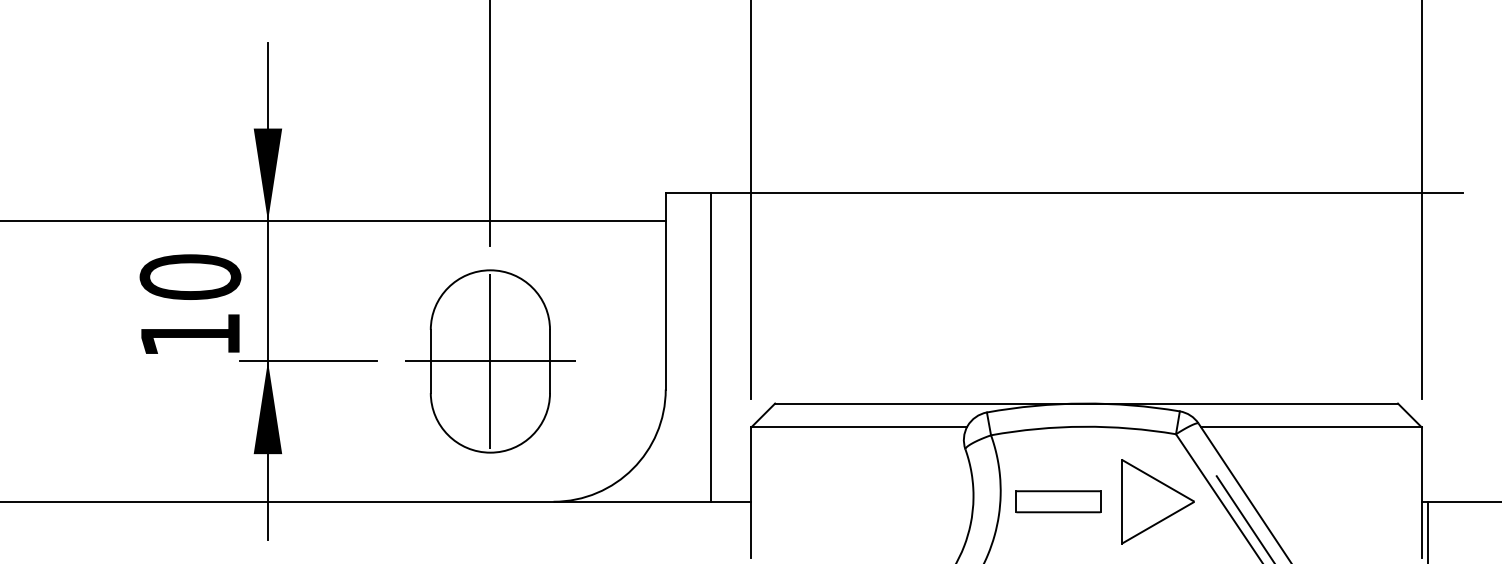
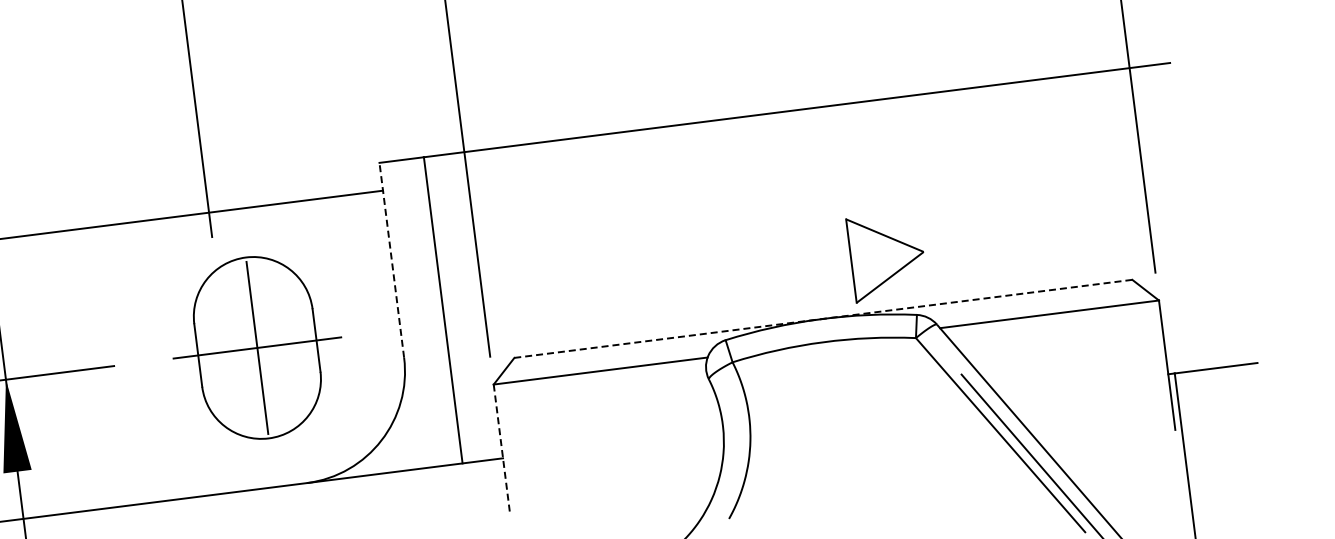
line: (665, 290) -> (391, 259), solid -> dashed
part: (490, 361) -> (257, 347), moved
line: (1086, 403) -> (823, 318), solid -> dashed
line: (751, 493) -> (502, 450), solid -> dashed
part: (1058, 501) -> (807, 419), removed
part: (1157, 501) -> (886, 256), moved

